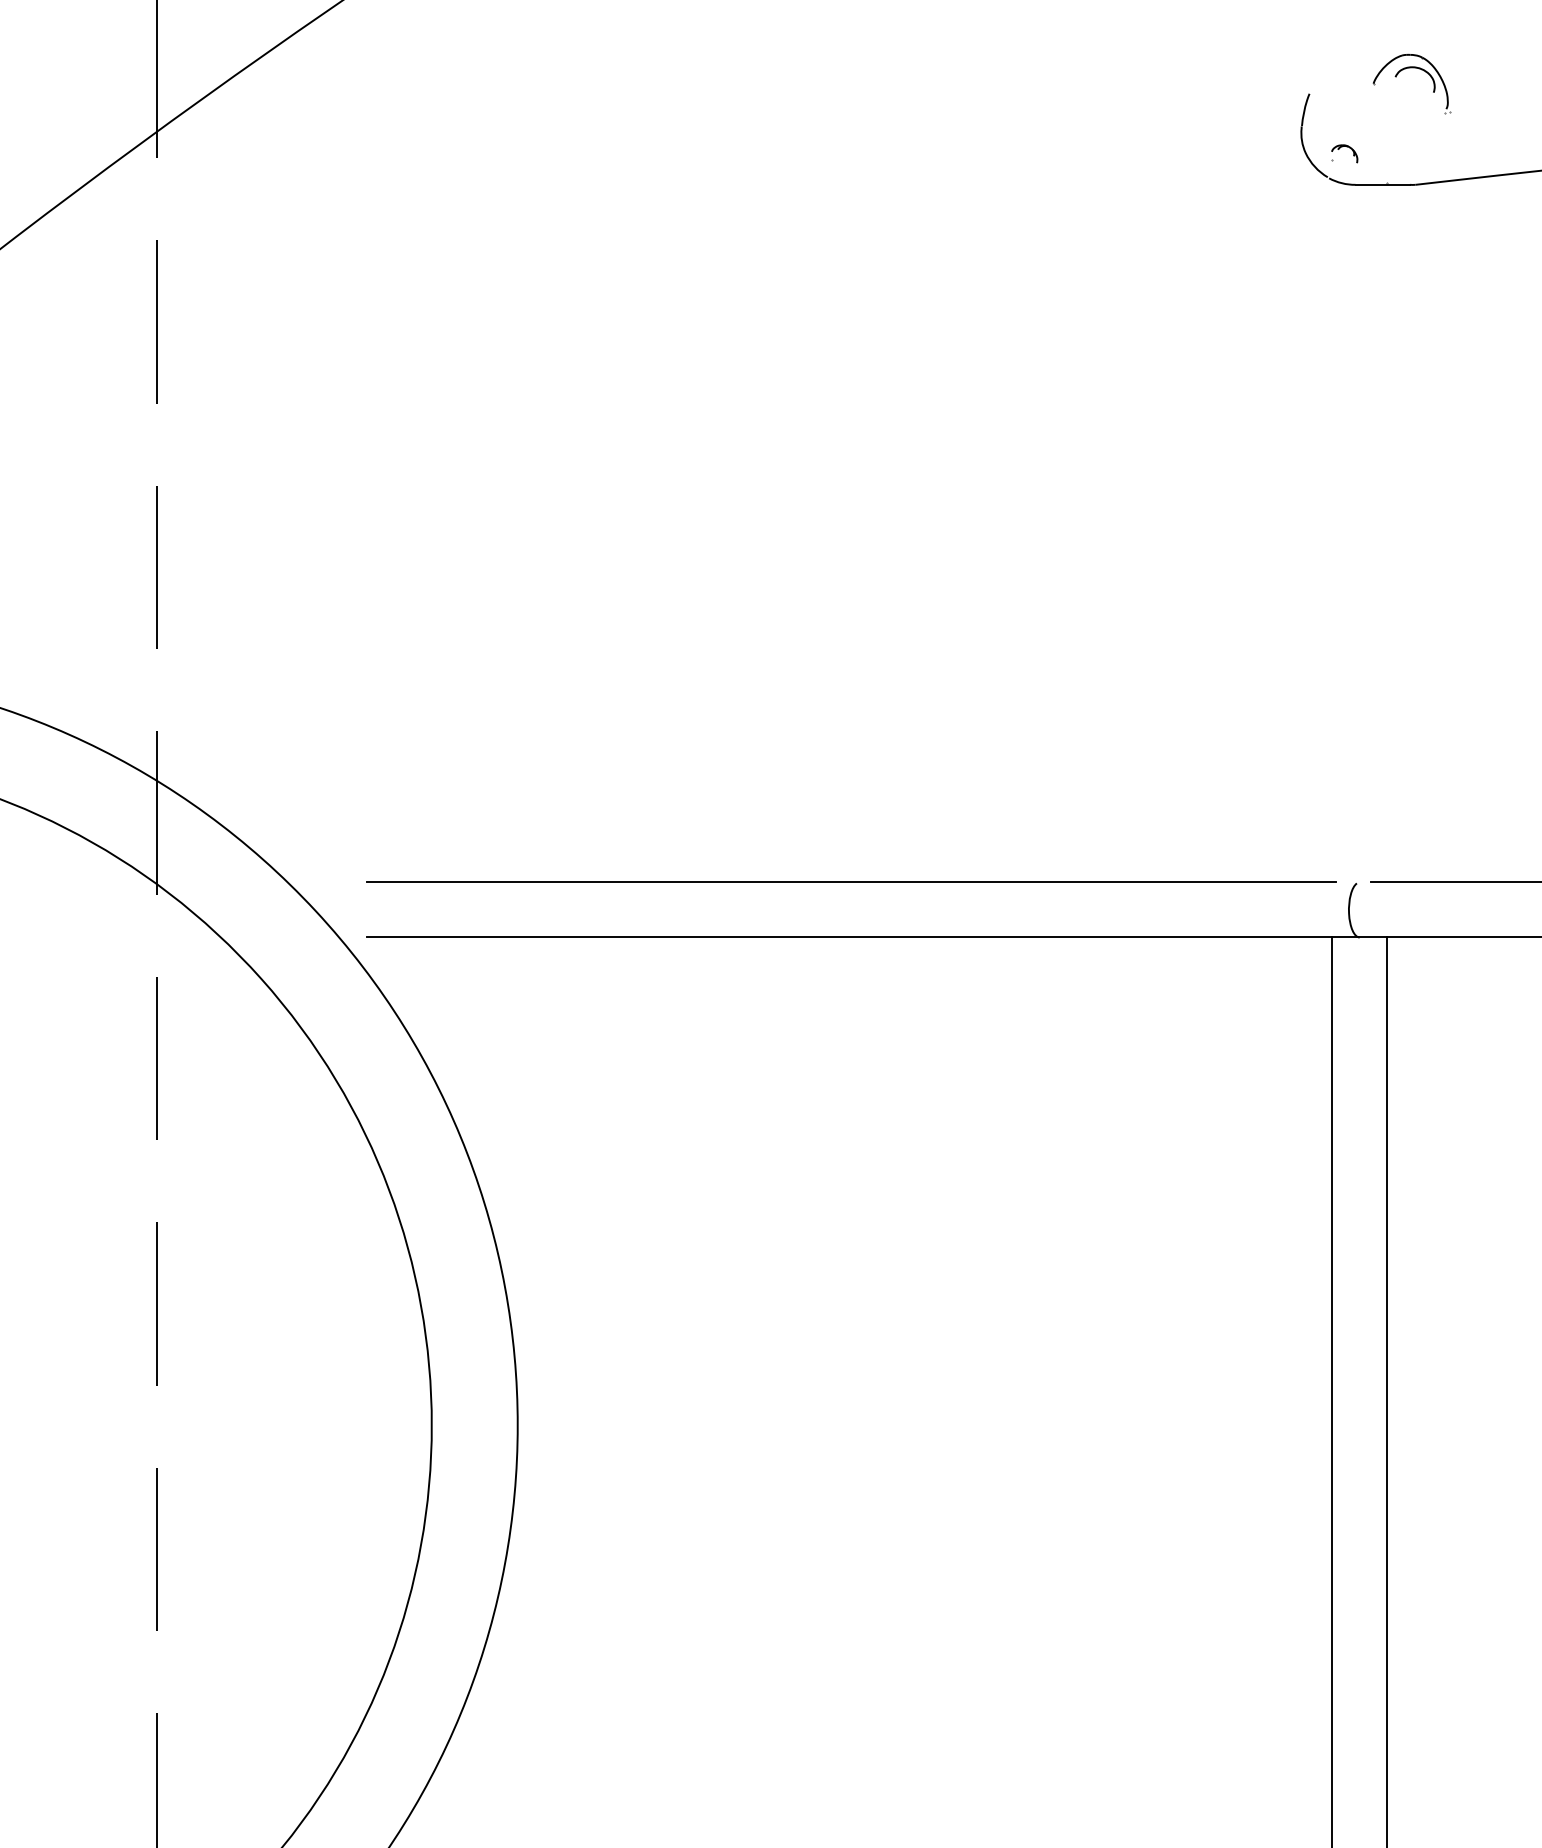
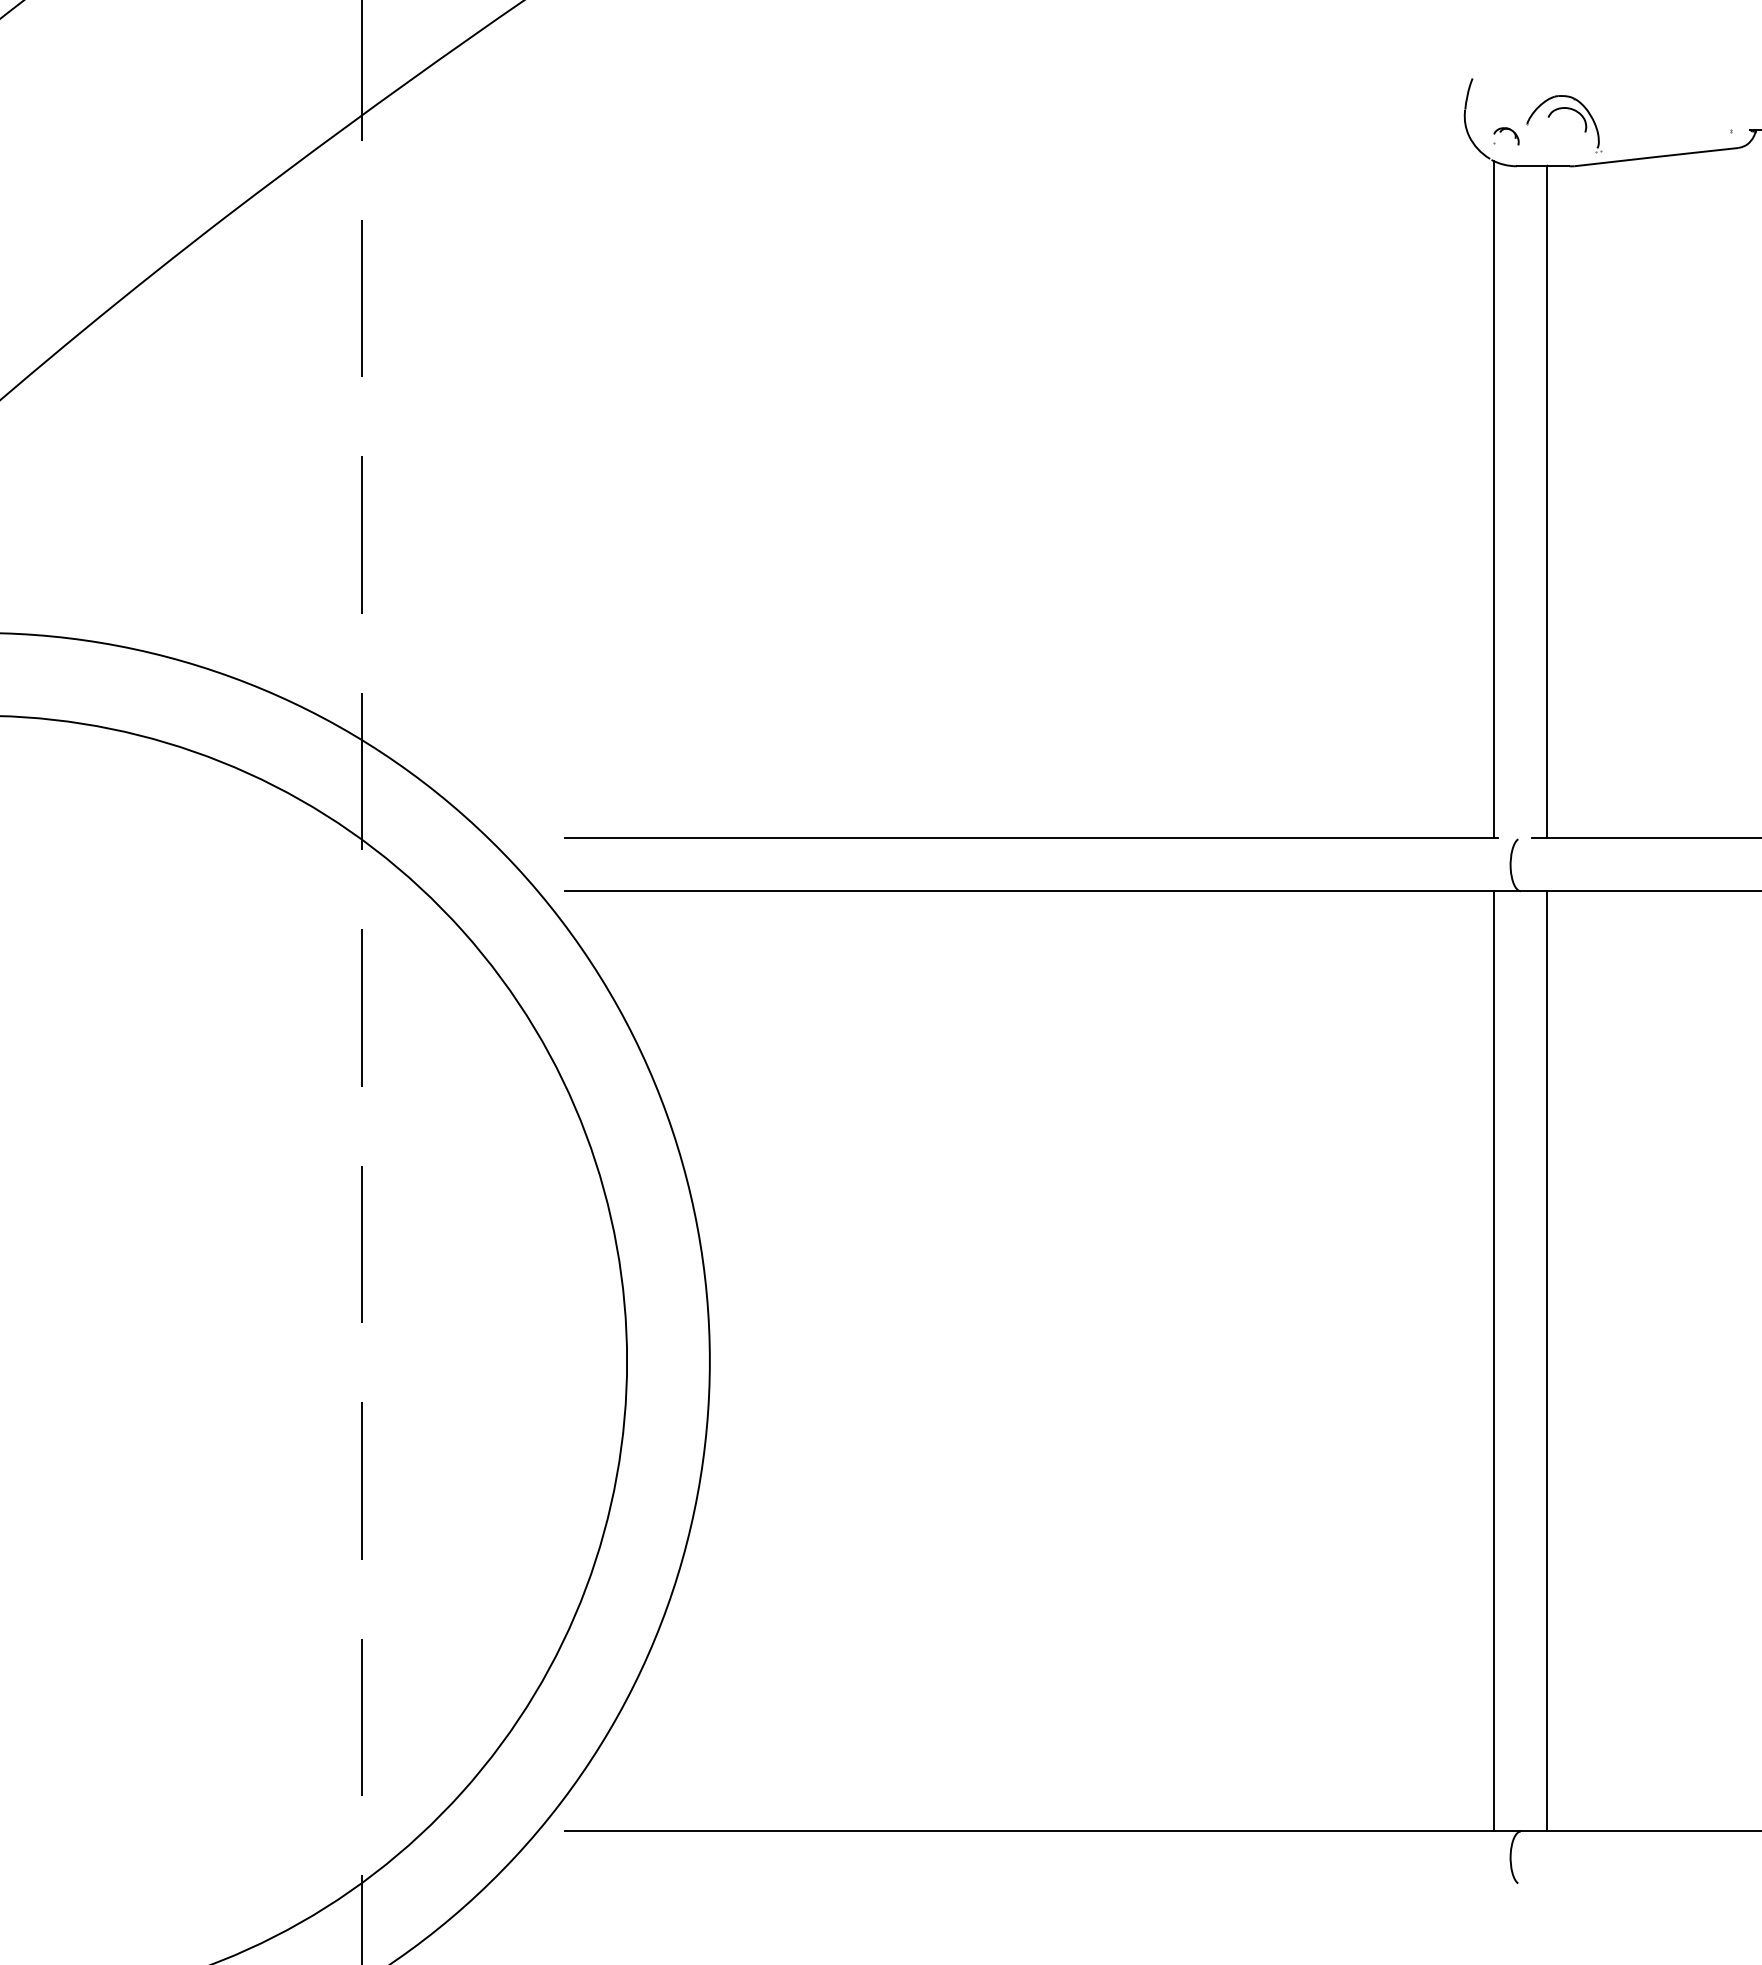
part: (1409, 68) -> (1561, 109), moved
line: (1332, 530) -> (1494, 499), added
line: (1387, 533) -> (1547, 502), added

